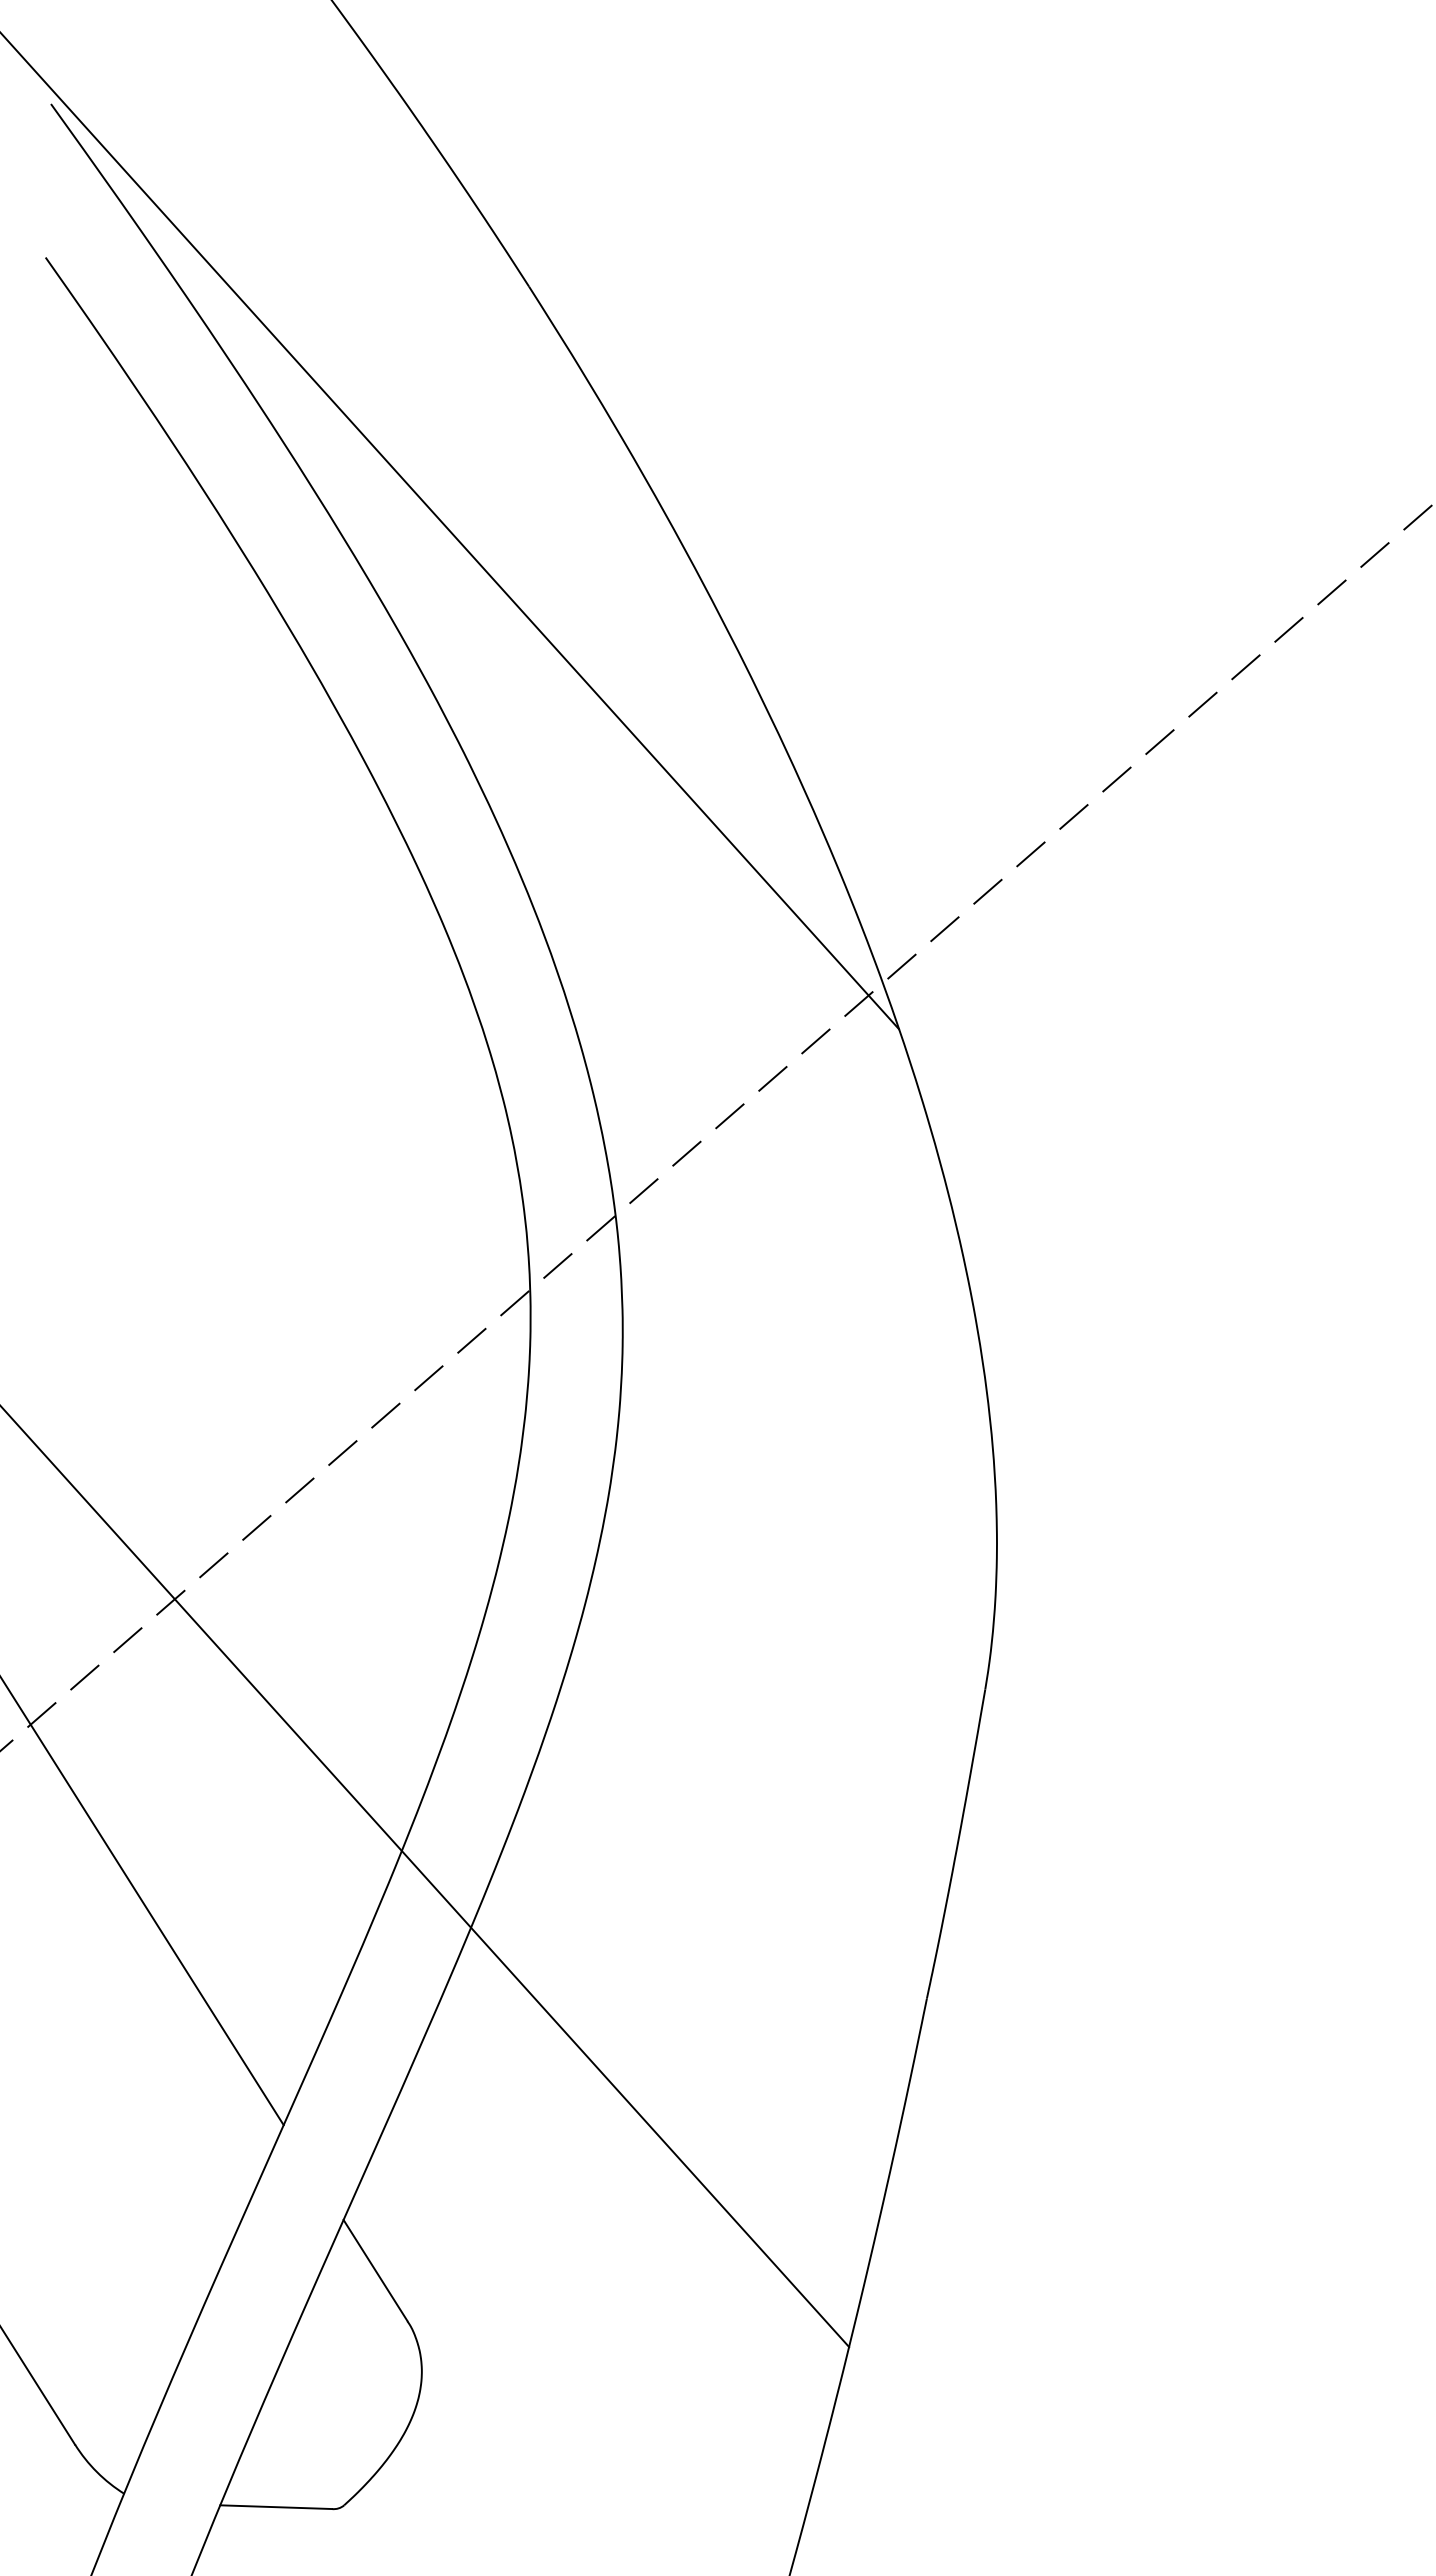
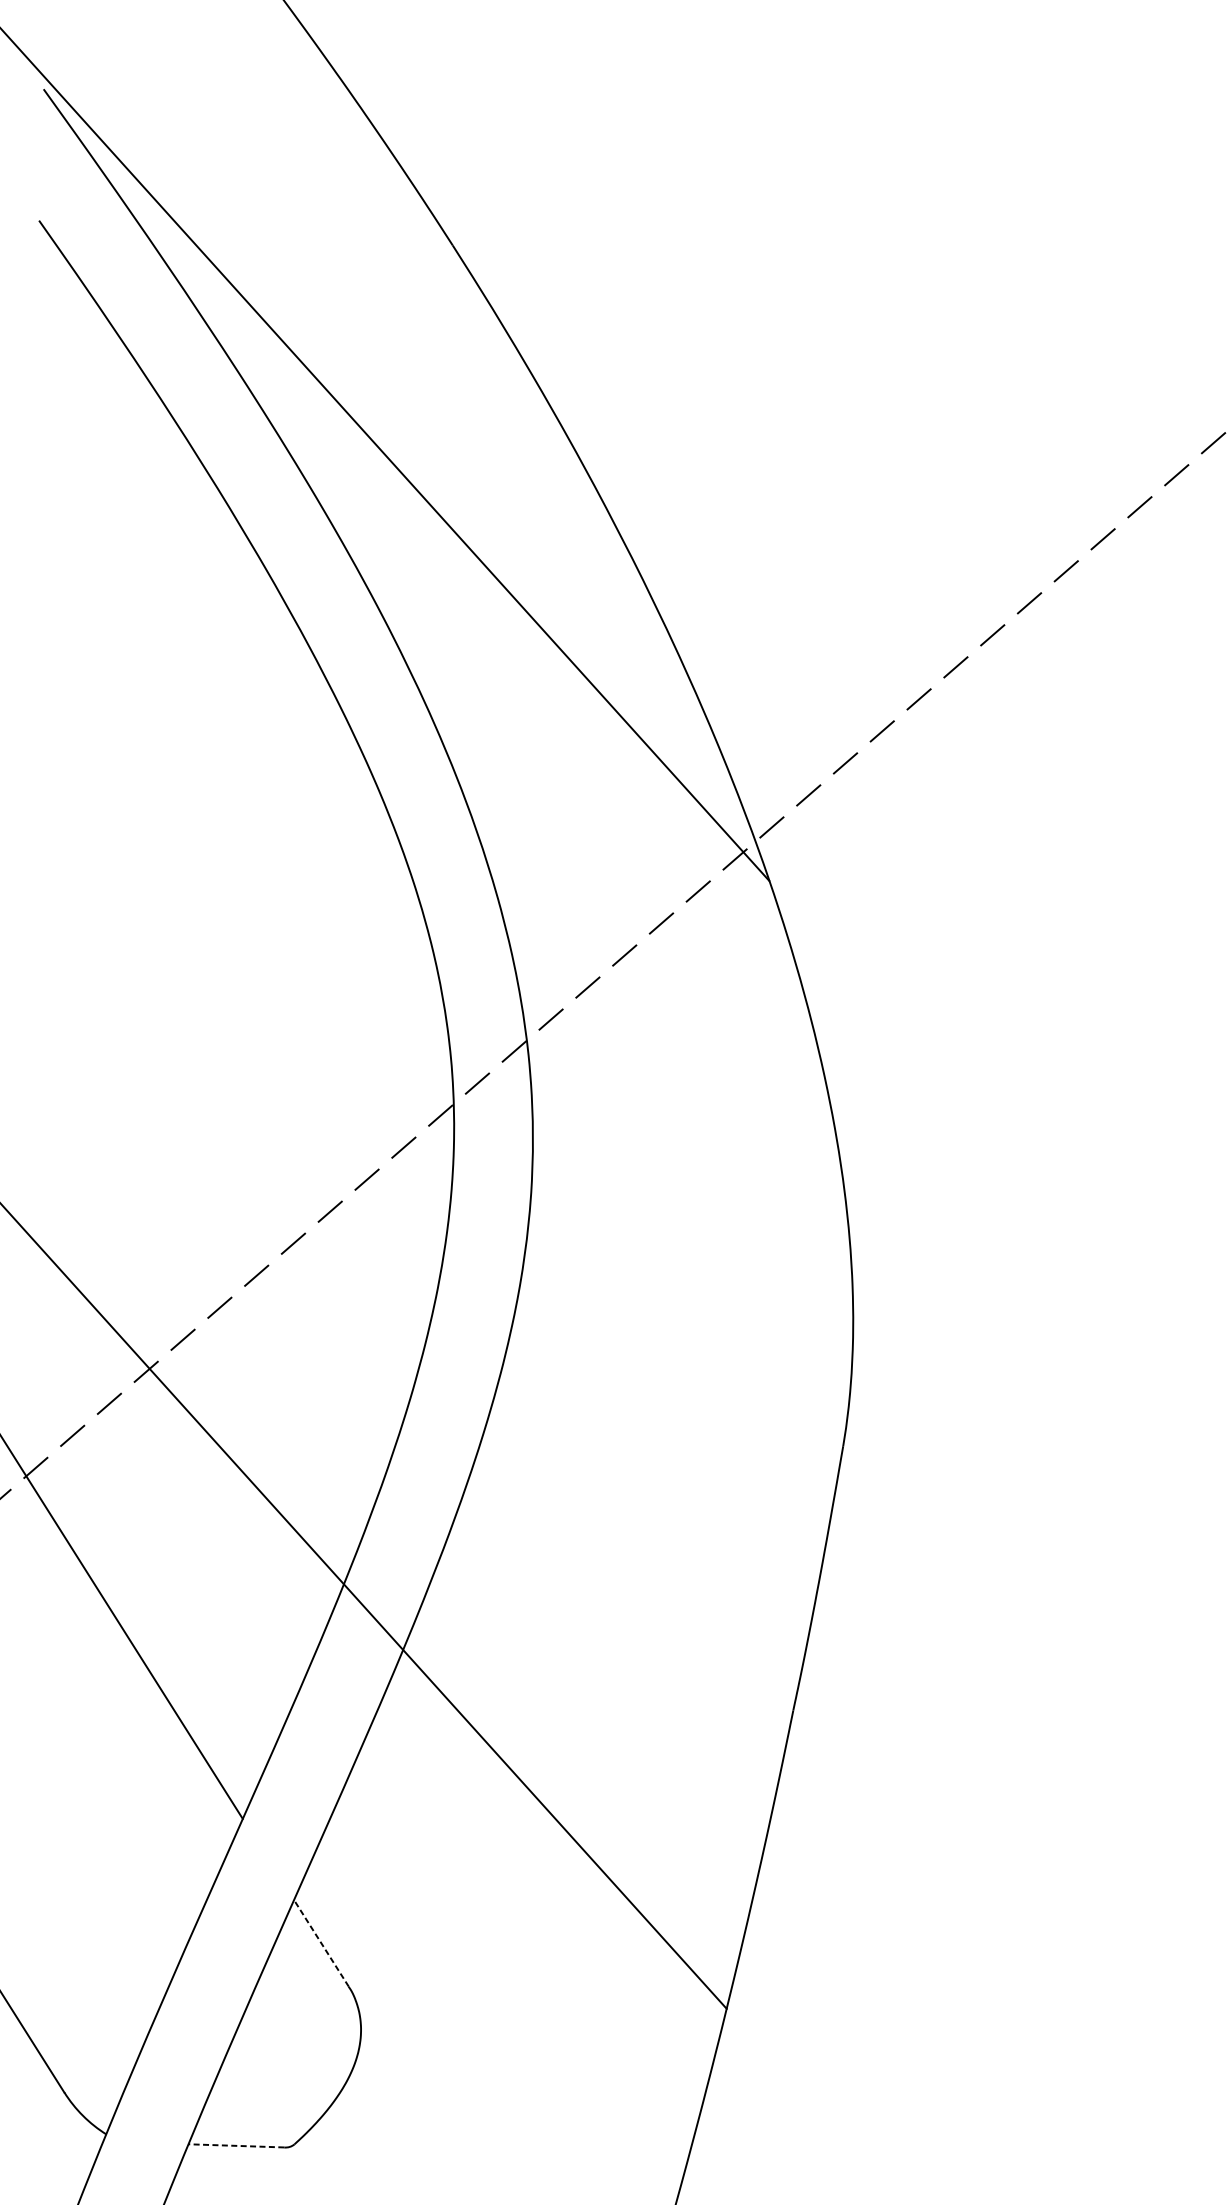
line: (375, 2270) -> (321, 1943), solid -> dashed
line: (276, 2507) -> (236, 2146), solid -> dashed

